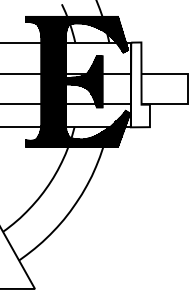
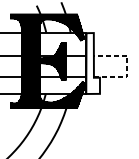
line: (187, 88) -> (126, 66), solid -> dashed

